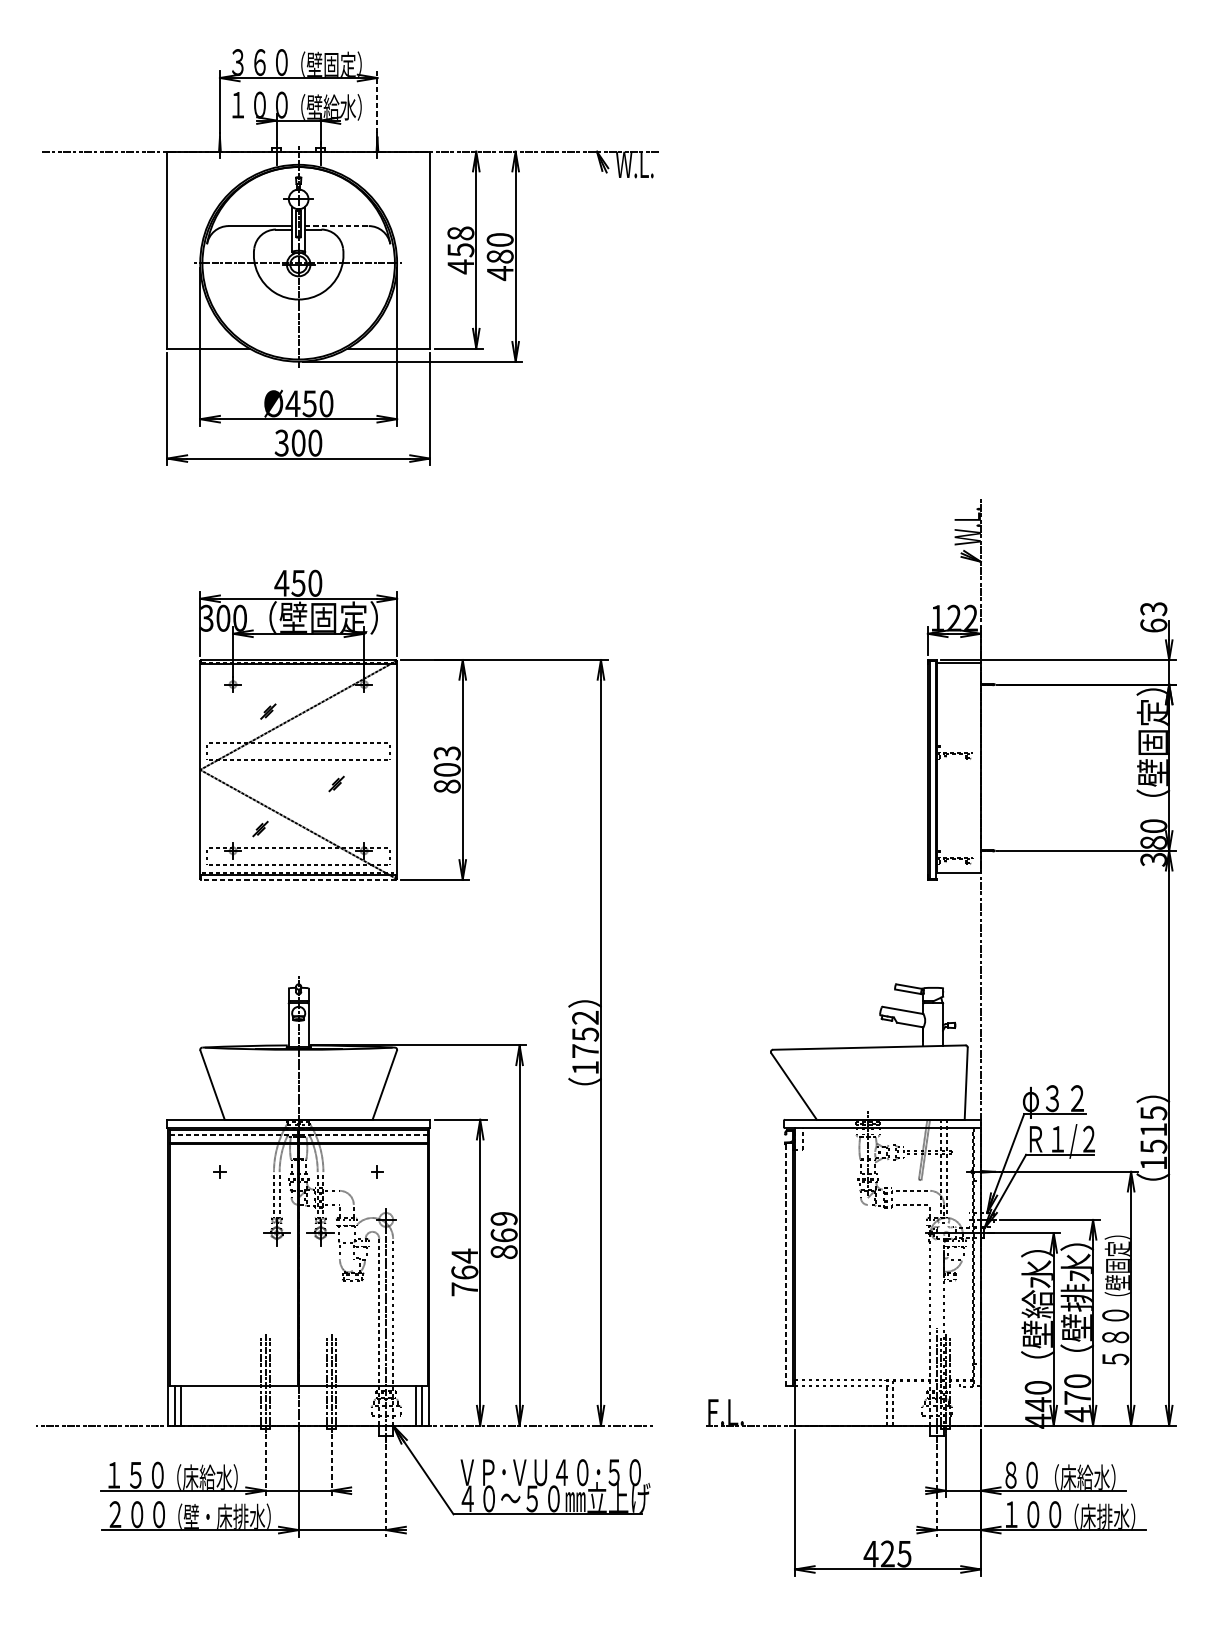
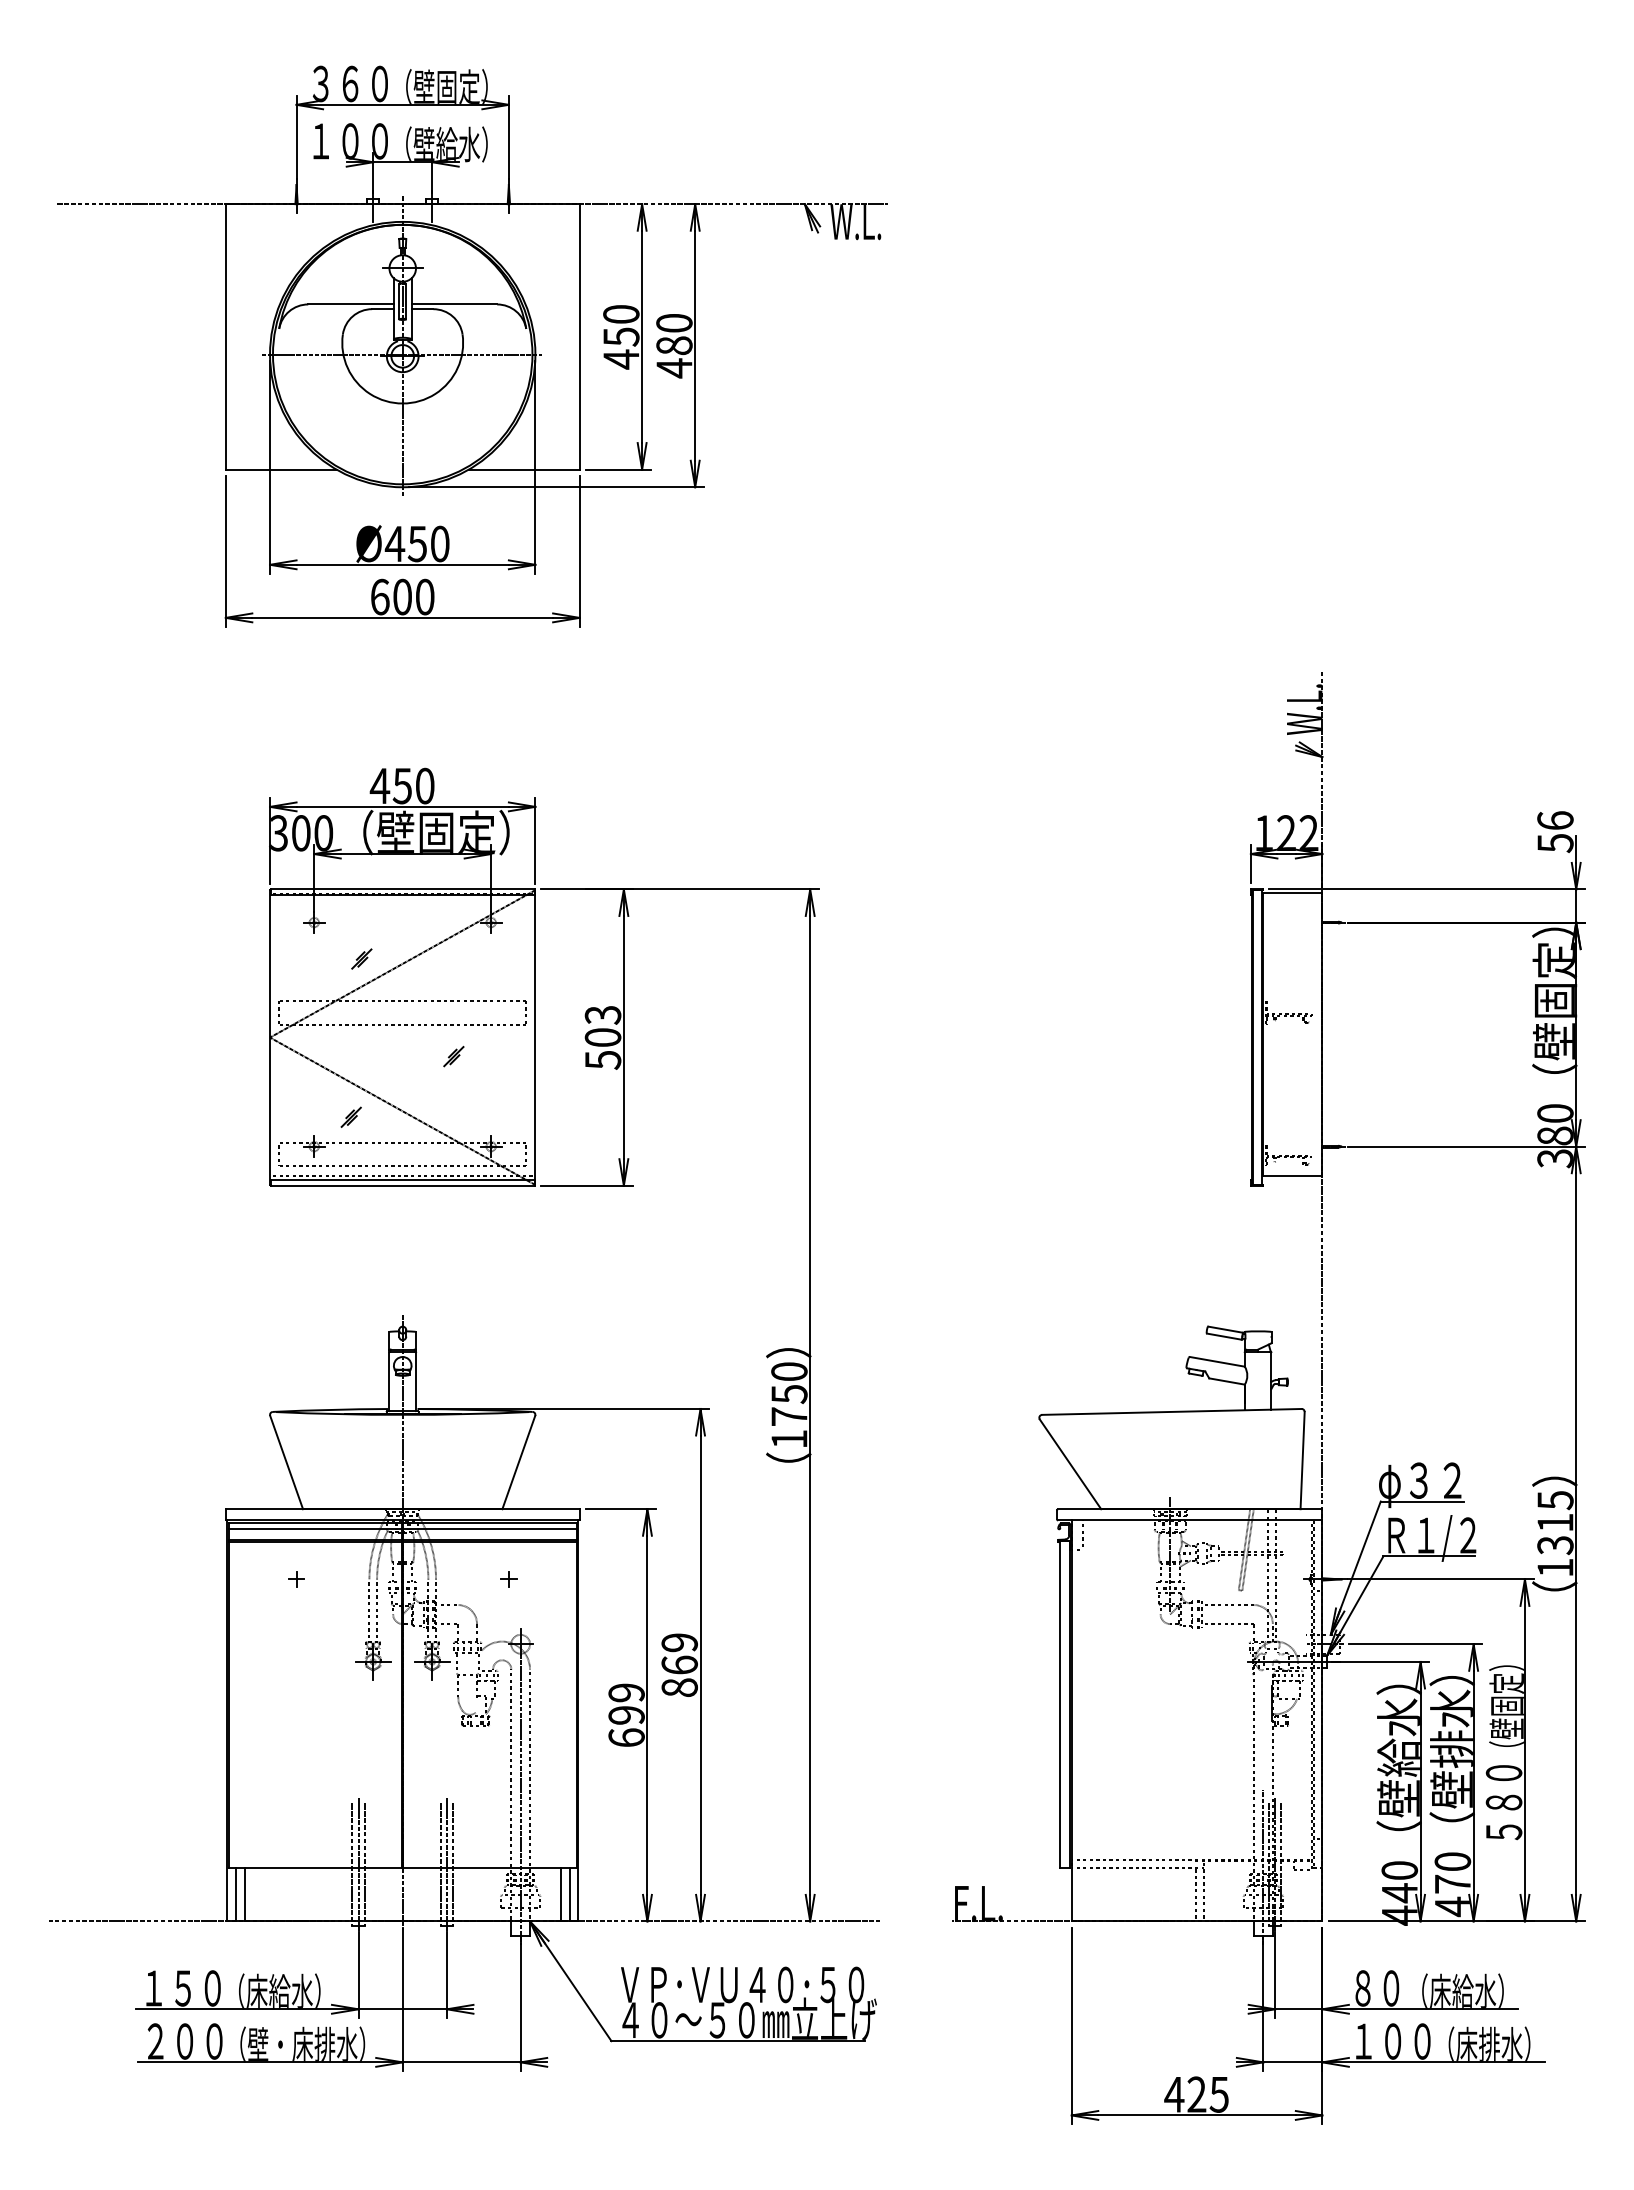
line: (377, 101) -> (508, 136), dashed -> solid
line: (337, 226) -> (454, 304), dashed -> solid
text: (460, 233) -> (621, 314), 458 -> 450
text: (281, 442) -> (379, 596), 300 -> 600
text: (1153, 617) -> (1555, 832), 63 -> 56
text: (447, 786) -> (603, 1059), 803 -> 503
line: (298, 879) -> (402, 1185), dashed -> solid
text: (585, 1017) -> (789, 1371), 1752 -> 1750
line: (298, 1134) -> (402, 1529), dashed -> solid
text: (1153, 1146) -> (1555, 1545), 1515 -> 1315
line: (785, 1264) -> (1059, 1704), dashed -> solid
text: (464, 1272) -> (626, 1714), 764 -> 699
line: (265, 1465) -> (358, 1975), dashed -> solid
line: (331, 1465) -> (446, 1975), dashed -> solid
line: (386, 1486) -> (520, 2003), dashed -> solid
line: (937, 1486) -> (1263, 2003), dashed -> solid

